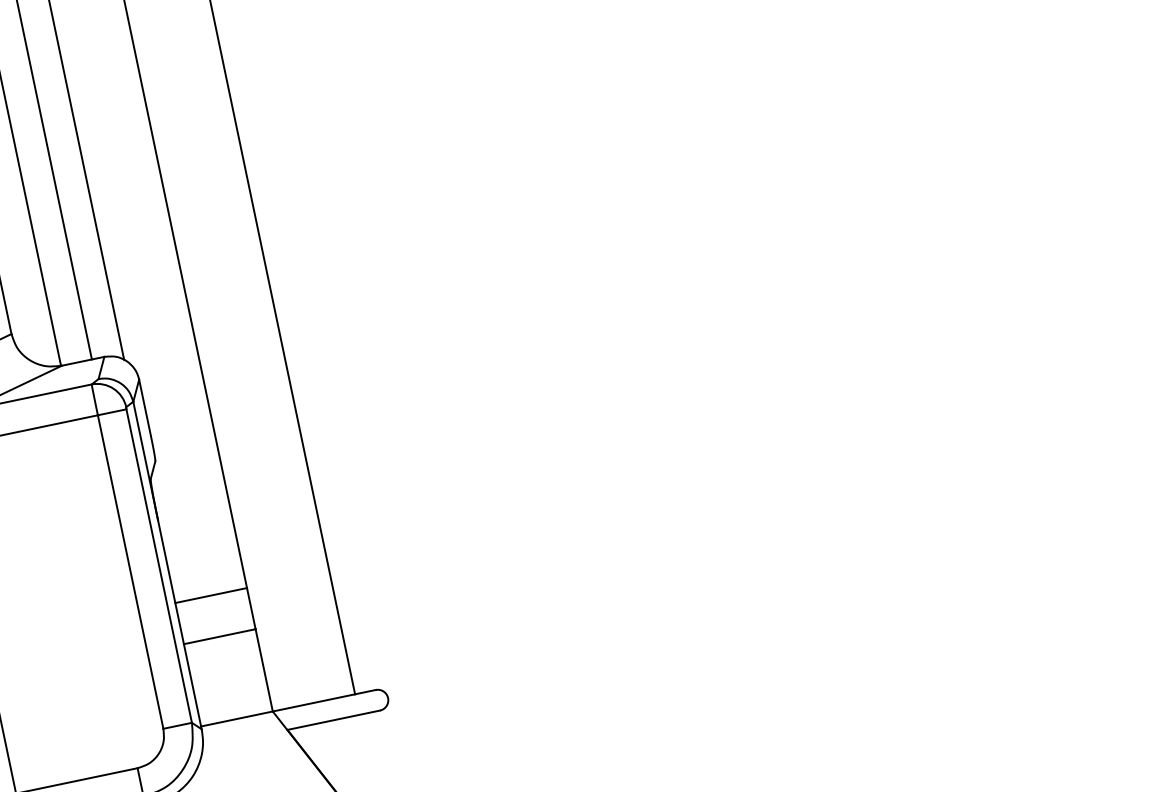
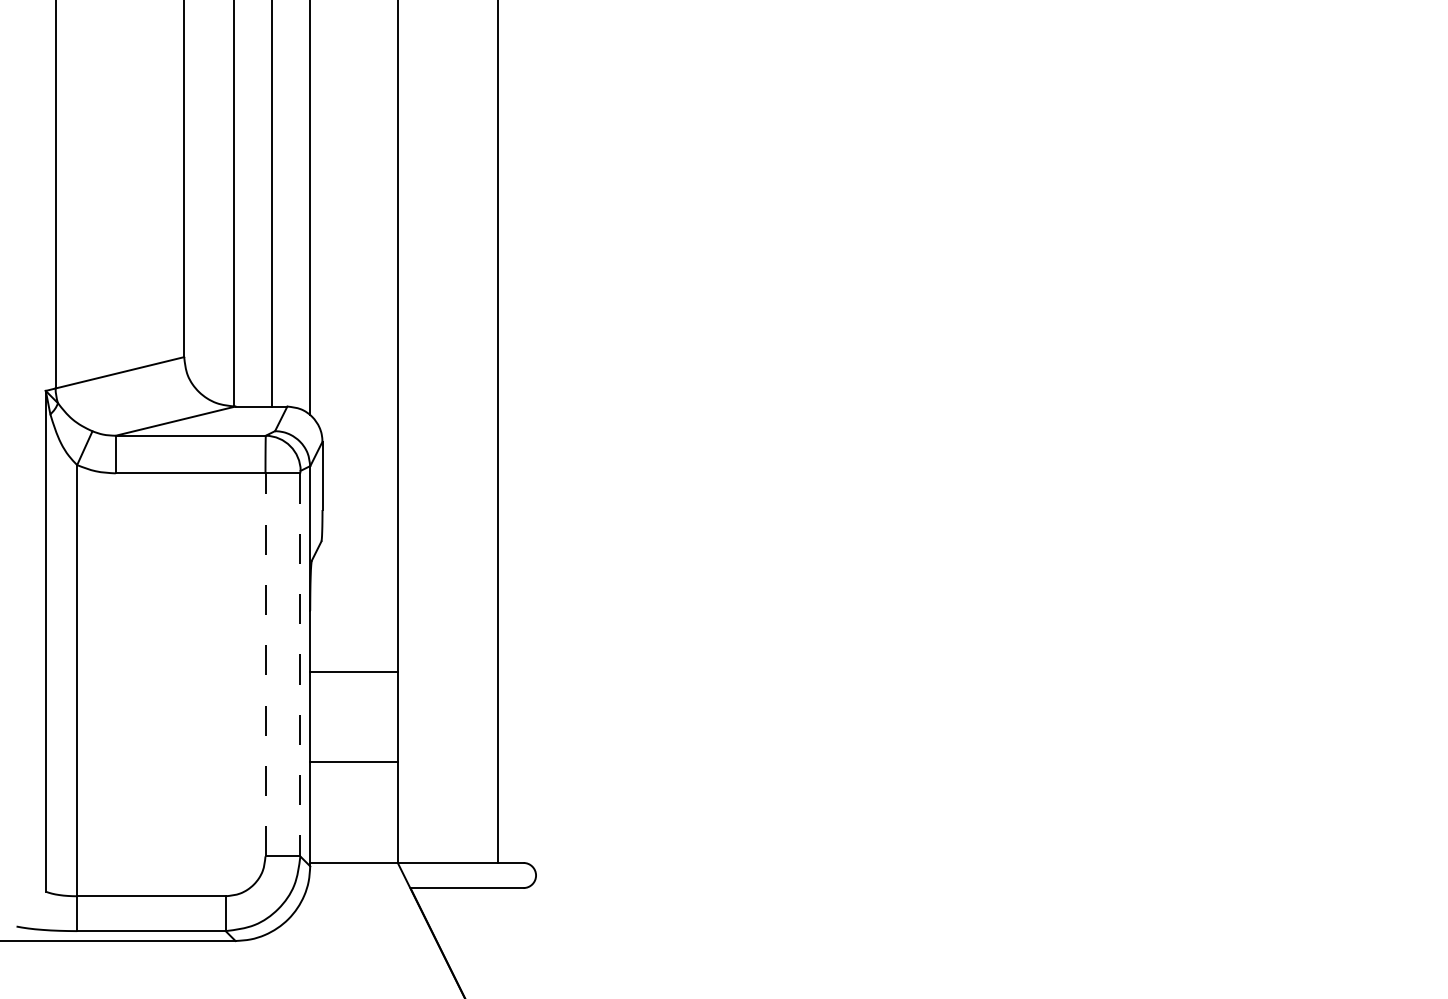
line: (159, 565) -> (300, 664), solid -> dashed
line: (130, 571) -> (265, 664), solid -> dashed
line: (210, 595) -> (353, 672), moved

